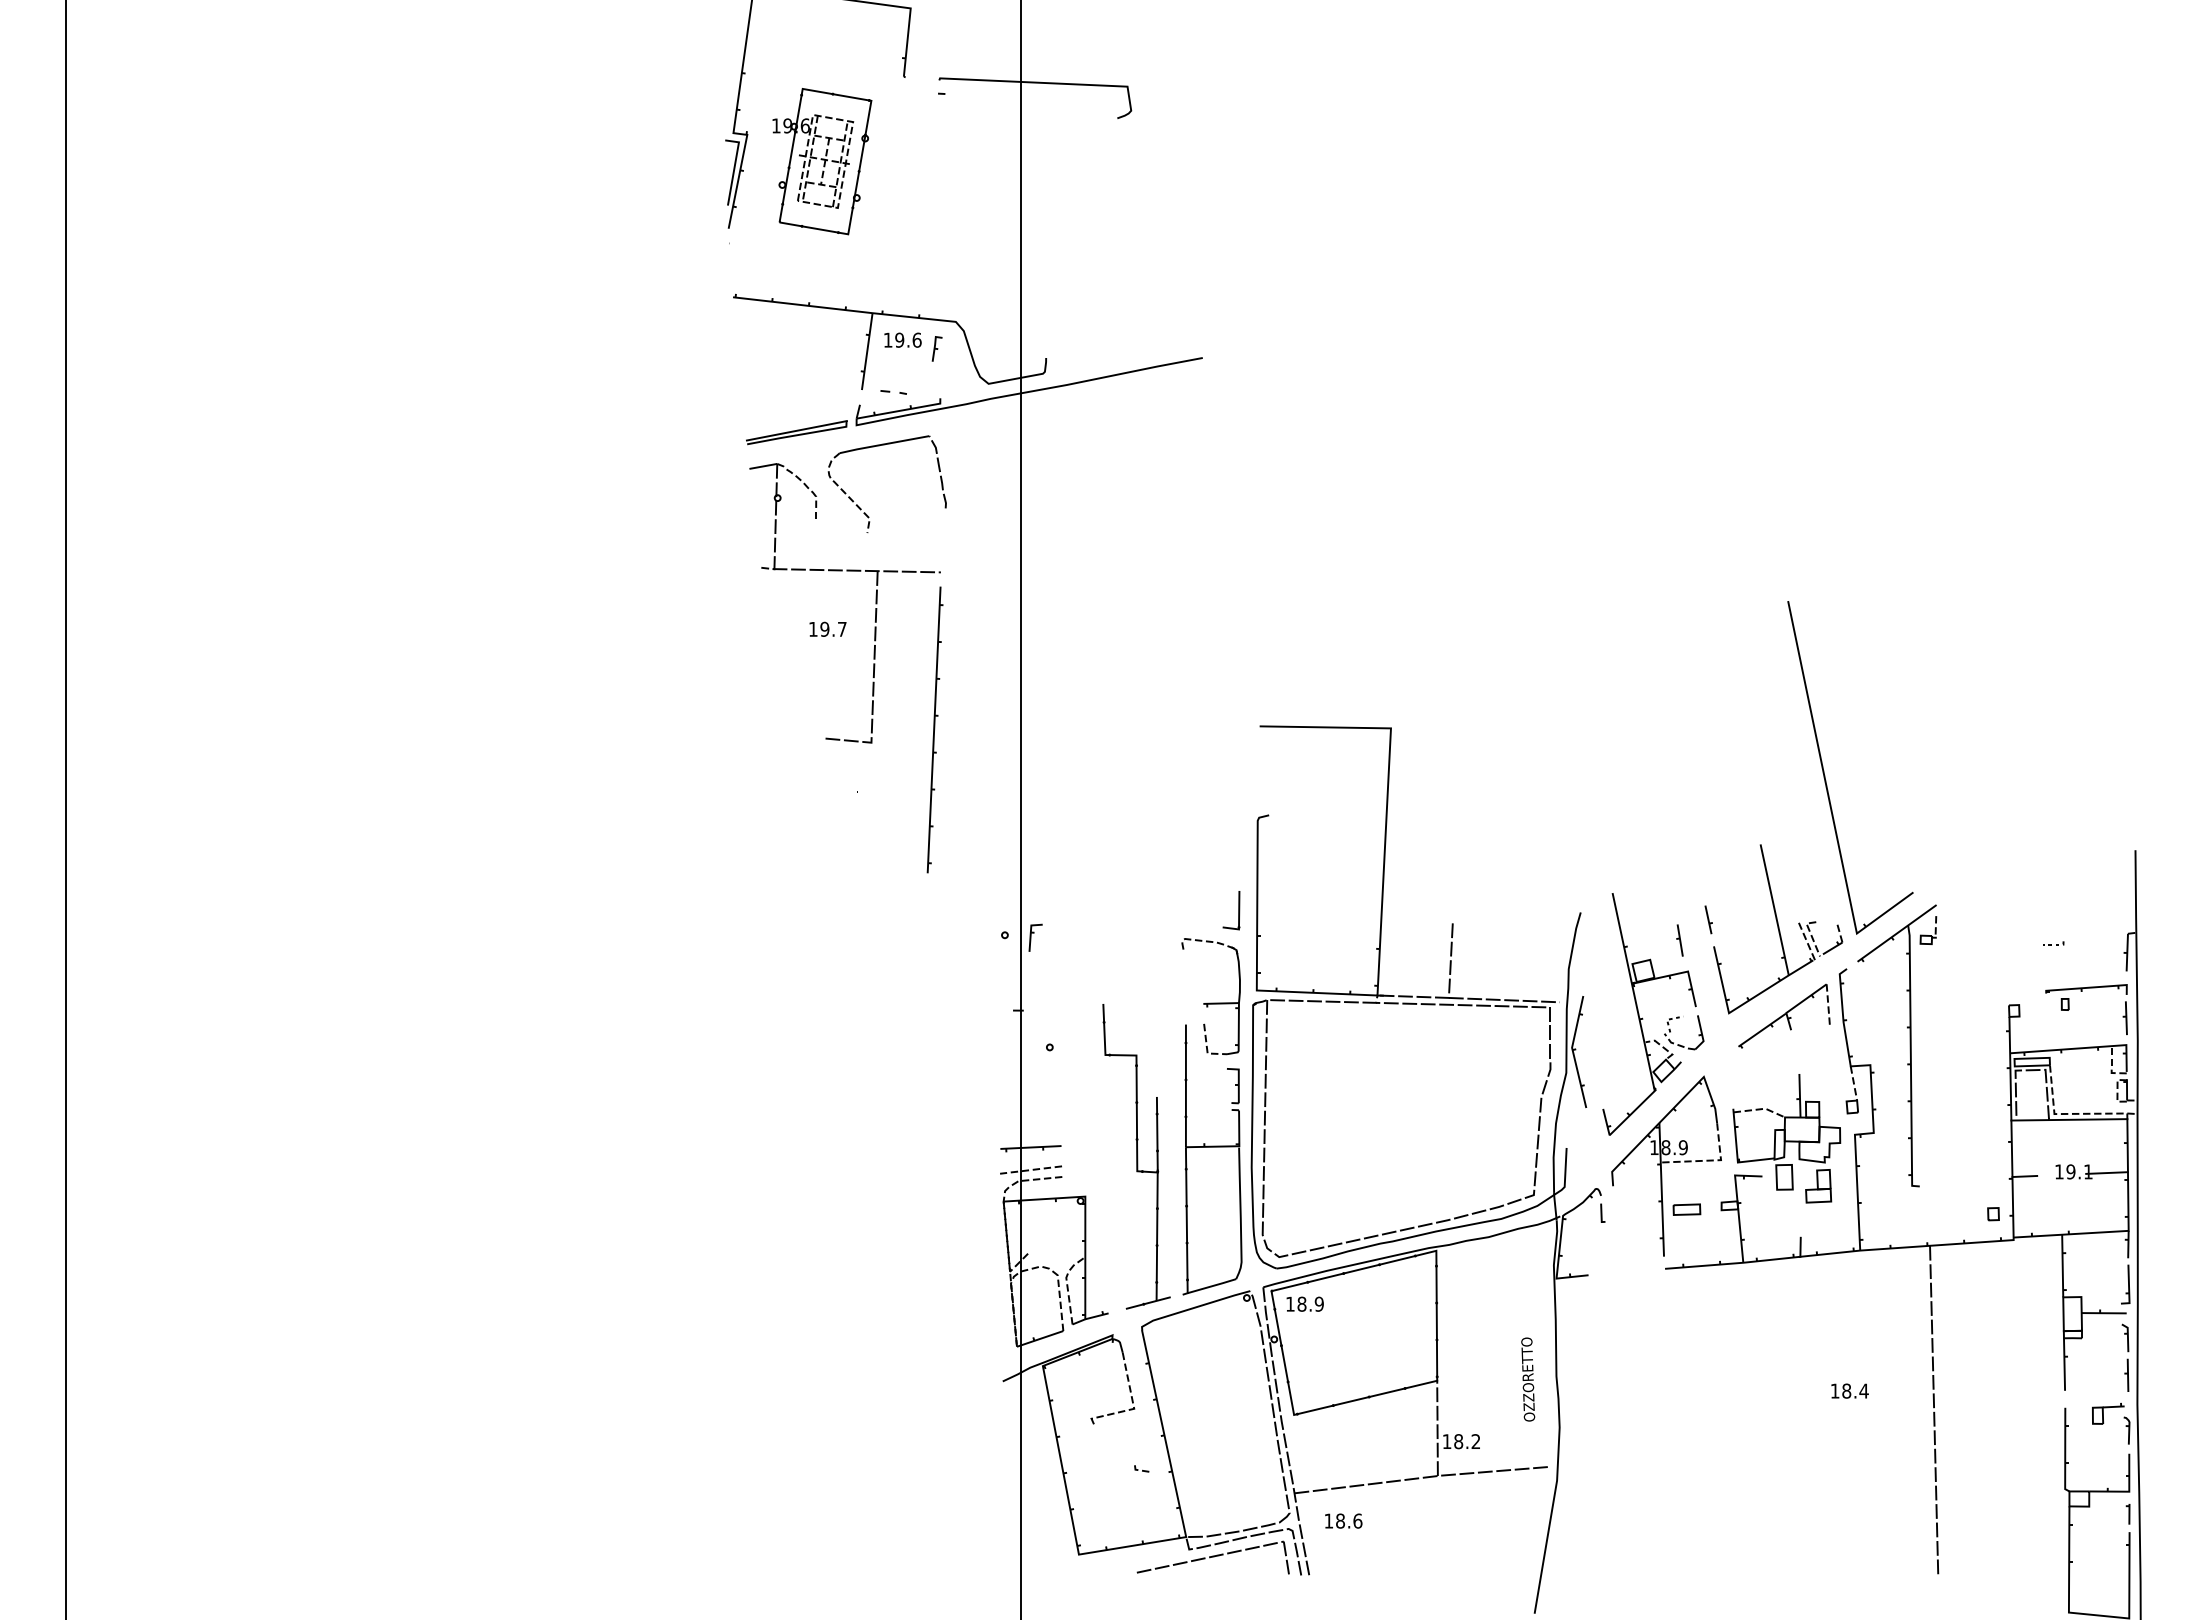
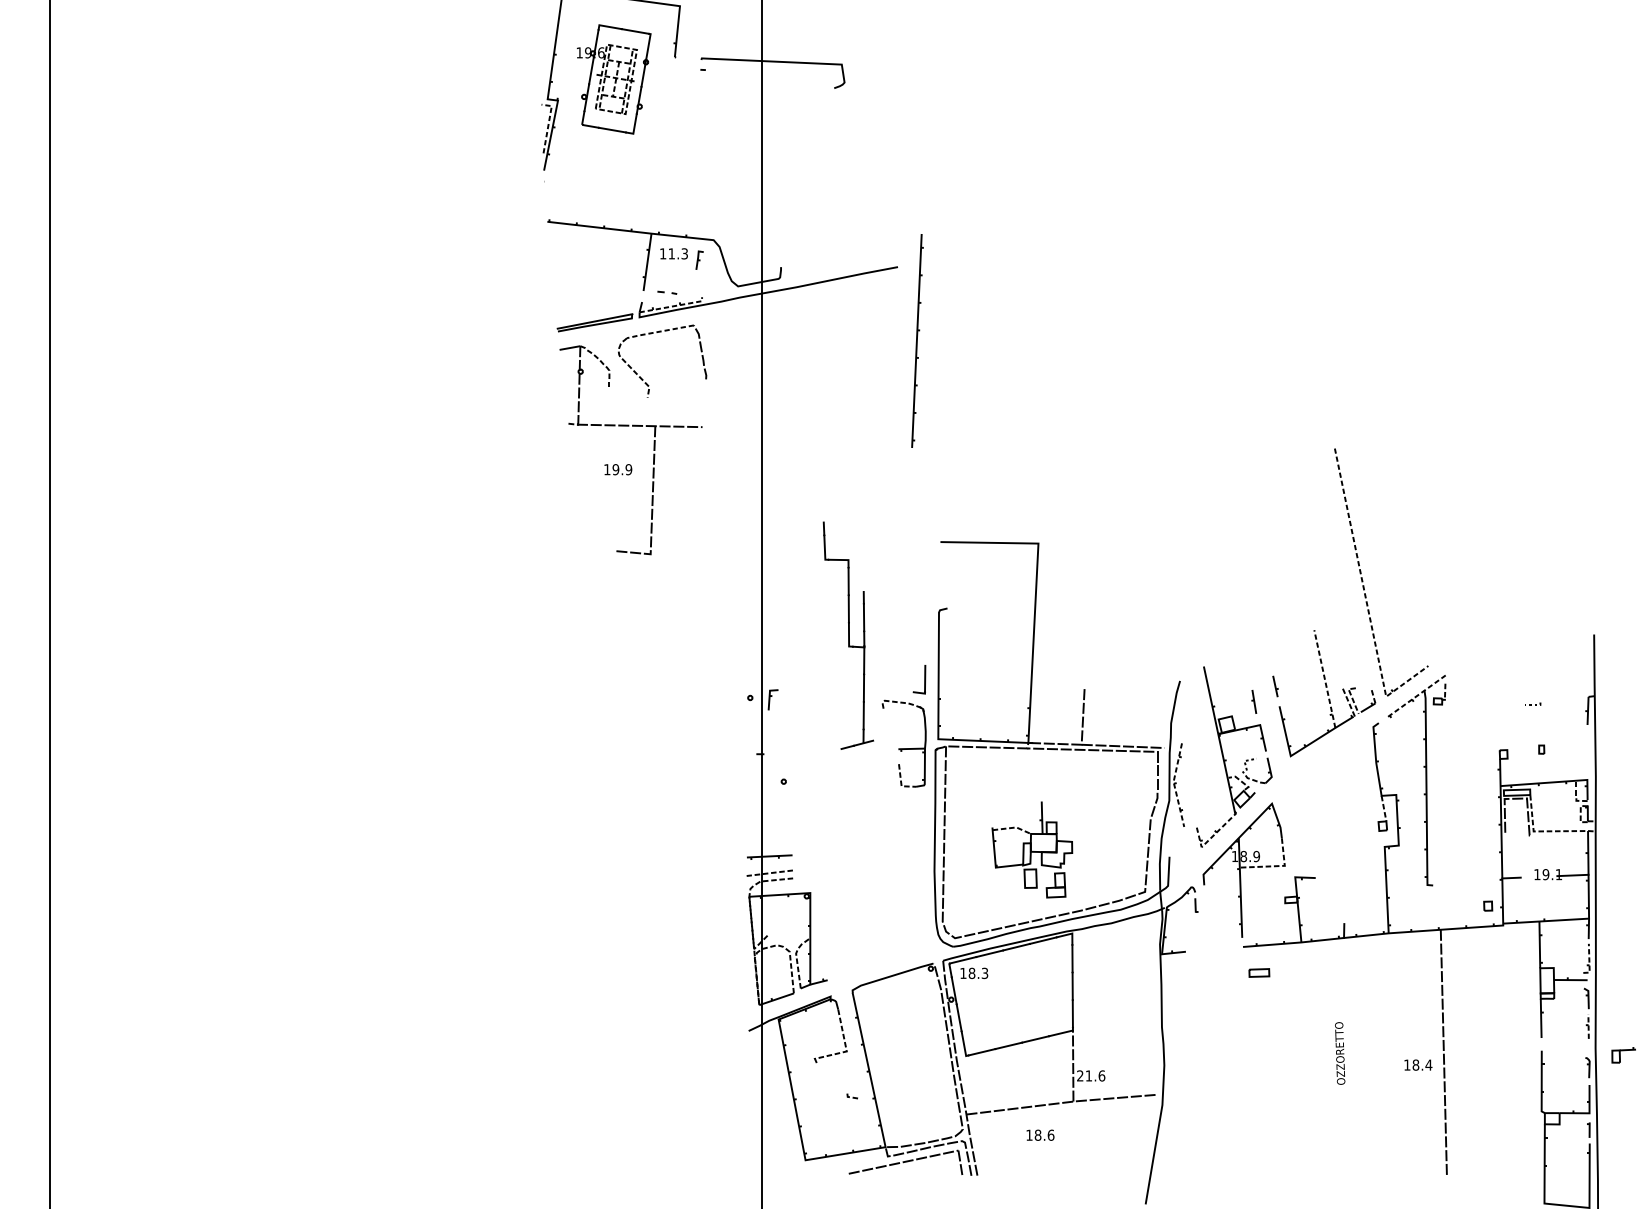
part: (822, 161) -> (614, 79), moved
line: (734, 166) -> (548, 124), solid -> dashed
text: (908, 339) -> (678, 253), 19.6 -> 11.3
line: (901, 410) -> (673, 306), solid -> dashed
line: (883, 444) -> (659, 331), solid -> dashed
text: (841, 628) -> (628, 469), 19.7 -> 19.9
part: (934, 729) -> (917, 340), moved
line: (1829, 802) -> (1365, 598), solid -> dashed
line: (1774, 909) -> (1324, 678), solid -> dashed
line: (1897, 933) -> (1416, 696), solid -> dashed
part: (2082, 991) -> (1554, 739), removed
part: (1784, 1015) -> (1332, 757), removed
line: (1572, 1051) -> (1173, 784), solid -> dashed
line: (2069, 1119) -> (1544, 835), removed
line: (1623, 1122) -> (1212, 837), solid -> dashed
part: (1786, 1138) -> (1032, 849), moved
part: (1136, 1156) -> (848, 635), moved
part: (1212, 1159) -> (905, 865), removed
part: (1686, 1209) -> (1259, 972), moved
line: (2129, 1288) -> (1589, 961), solid -> dashed
text: (1318, 1303) -> (984, 972), 18.9 -> 18.3
line: (2128, 1375) -> (1588, 1026), solid -> dashed
text: (1528, 1379) -> (1340, 1053), moved
text: (1849, 1390) -> (1418, 1064), moved
part: (2108, 1413) -> (1624, 1054), moved
text: (1461, 1441) -> (1091, 1075), 18.2 -> 21.6
text: (1343, 1520) -> (1040, 1134), moved

